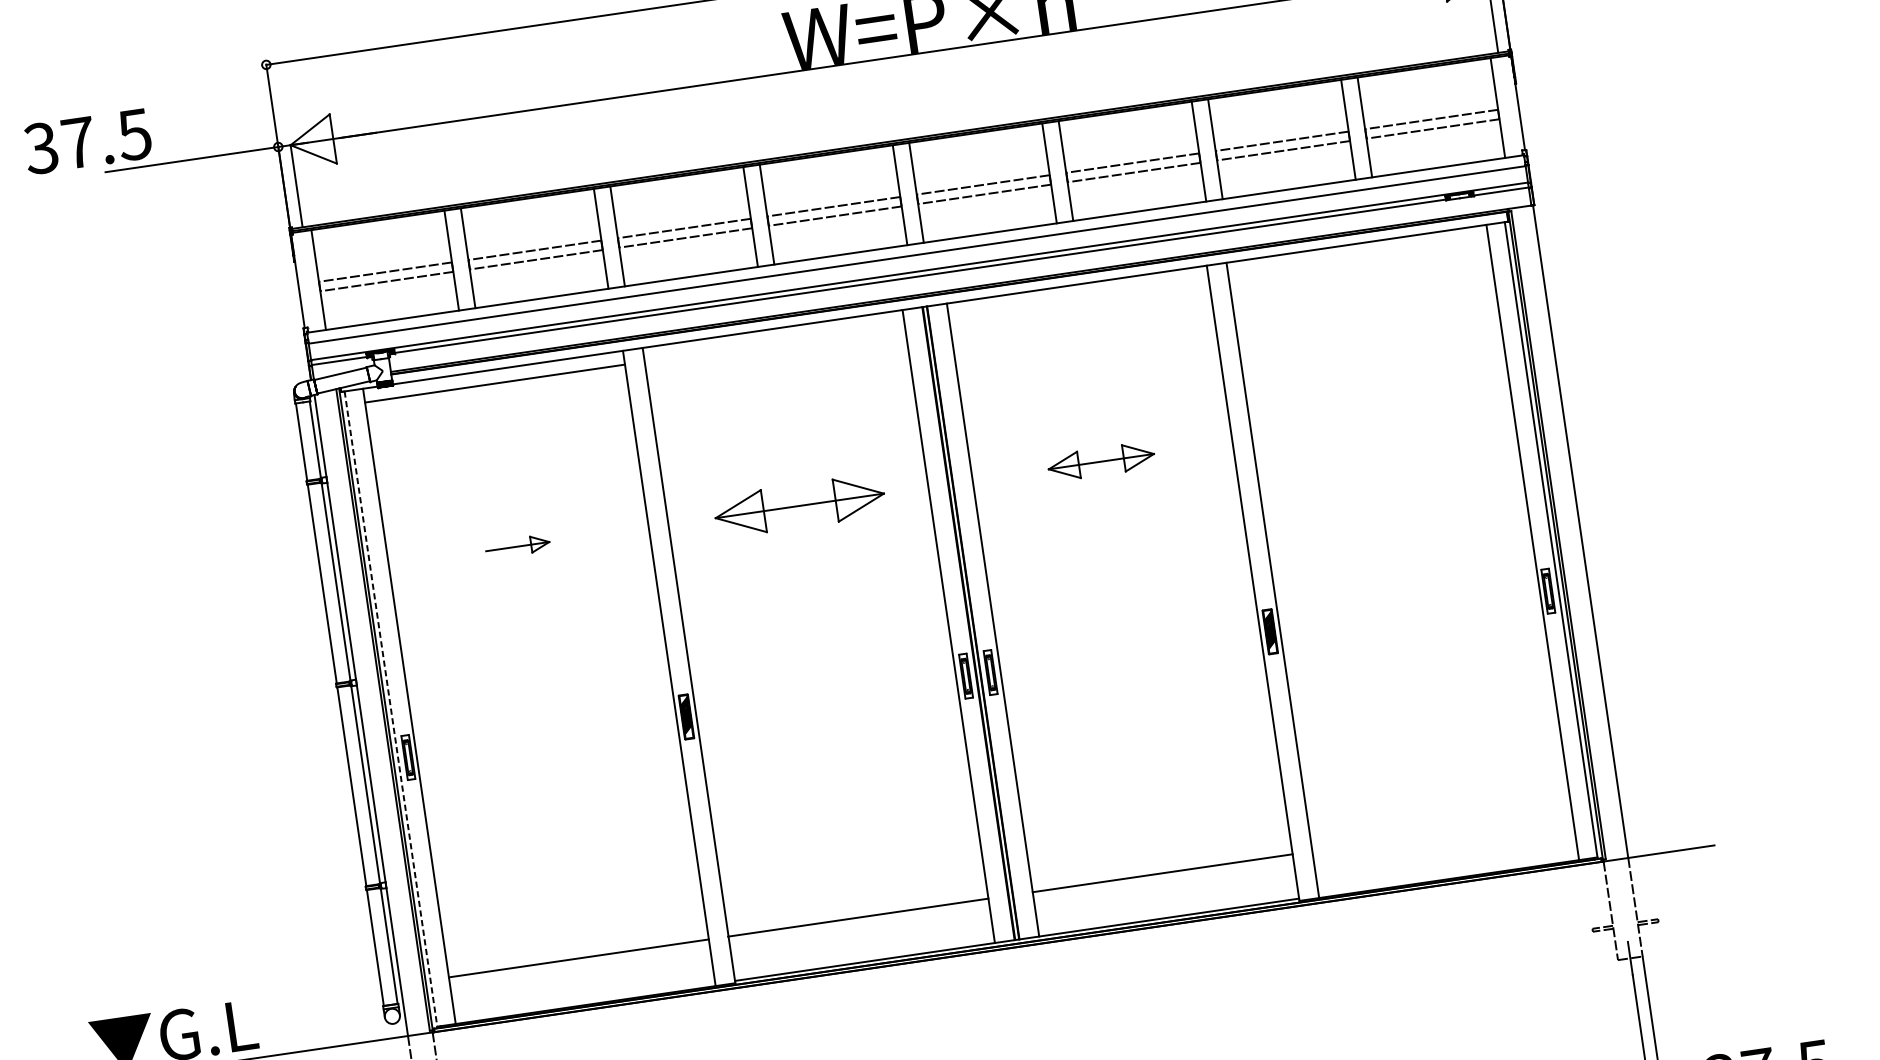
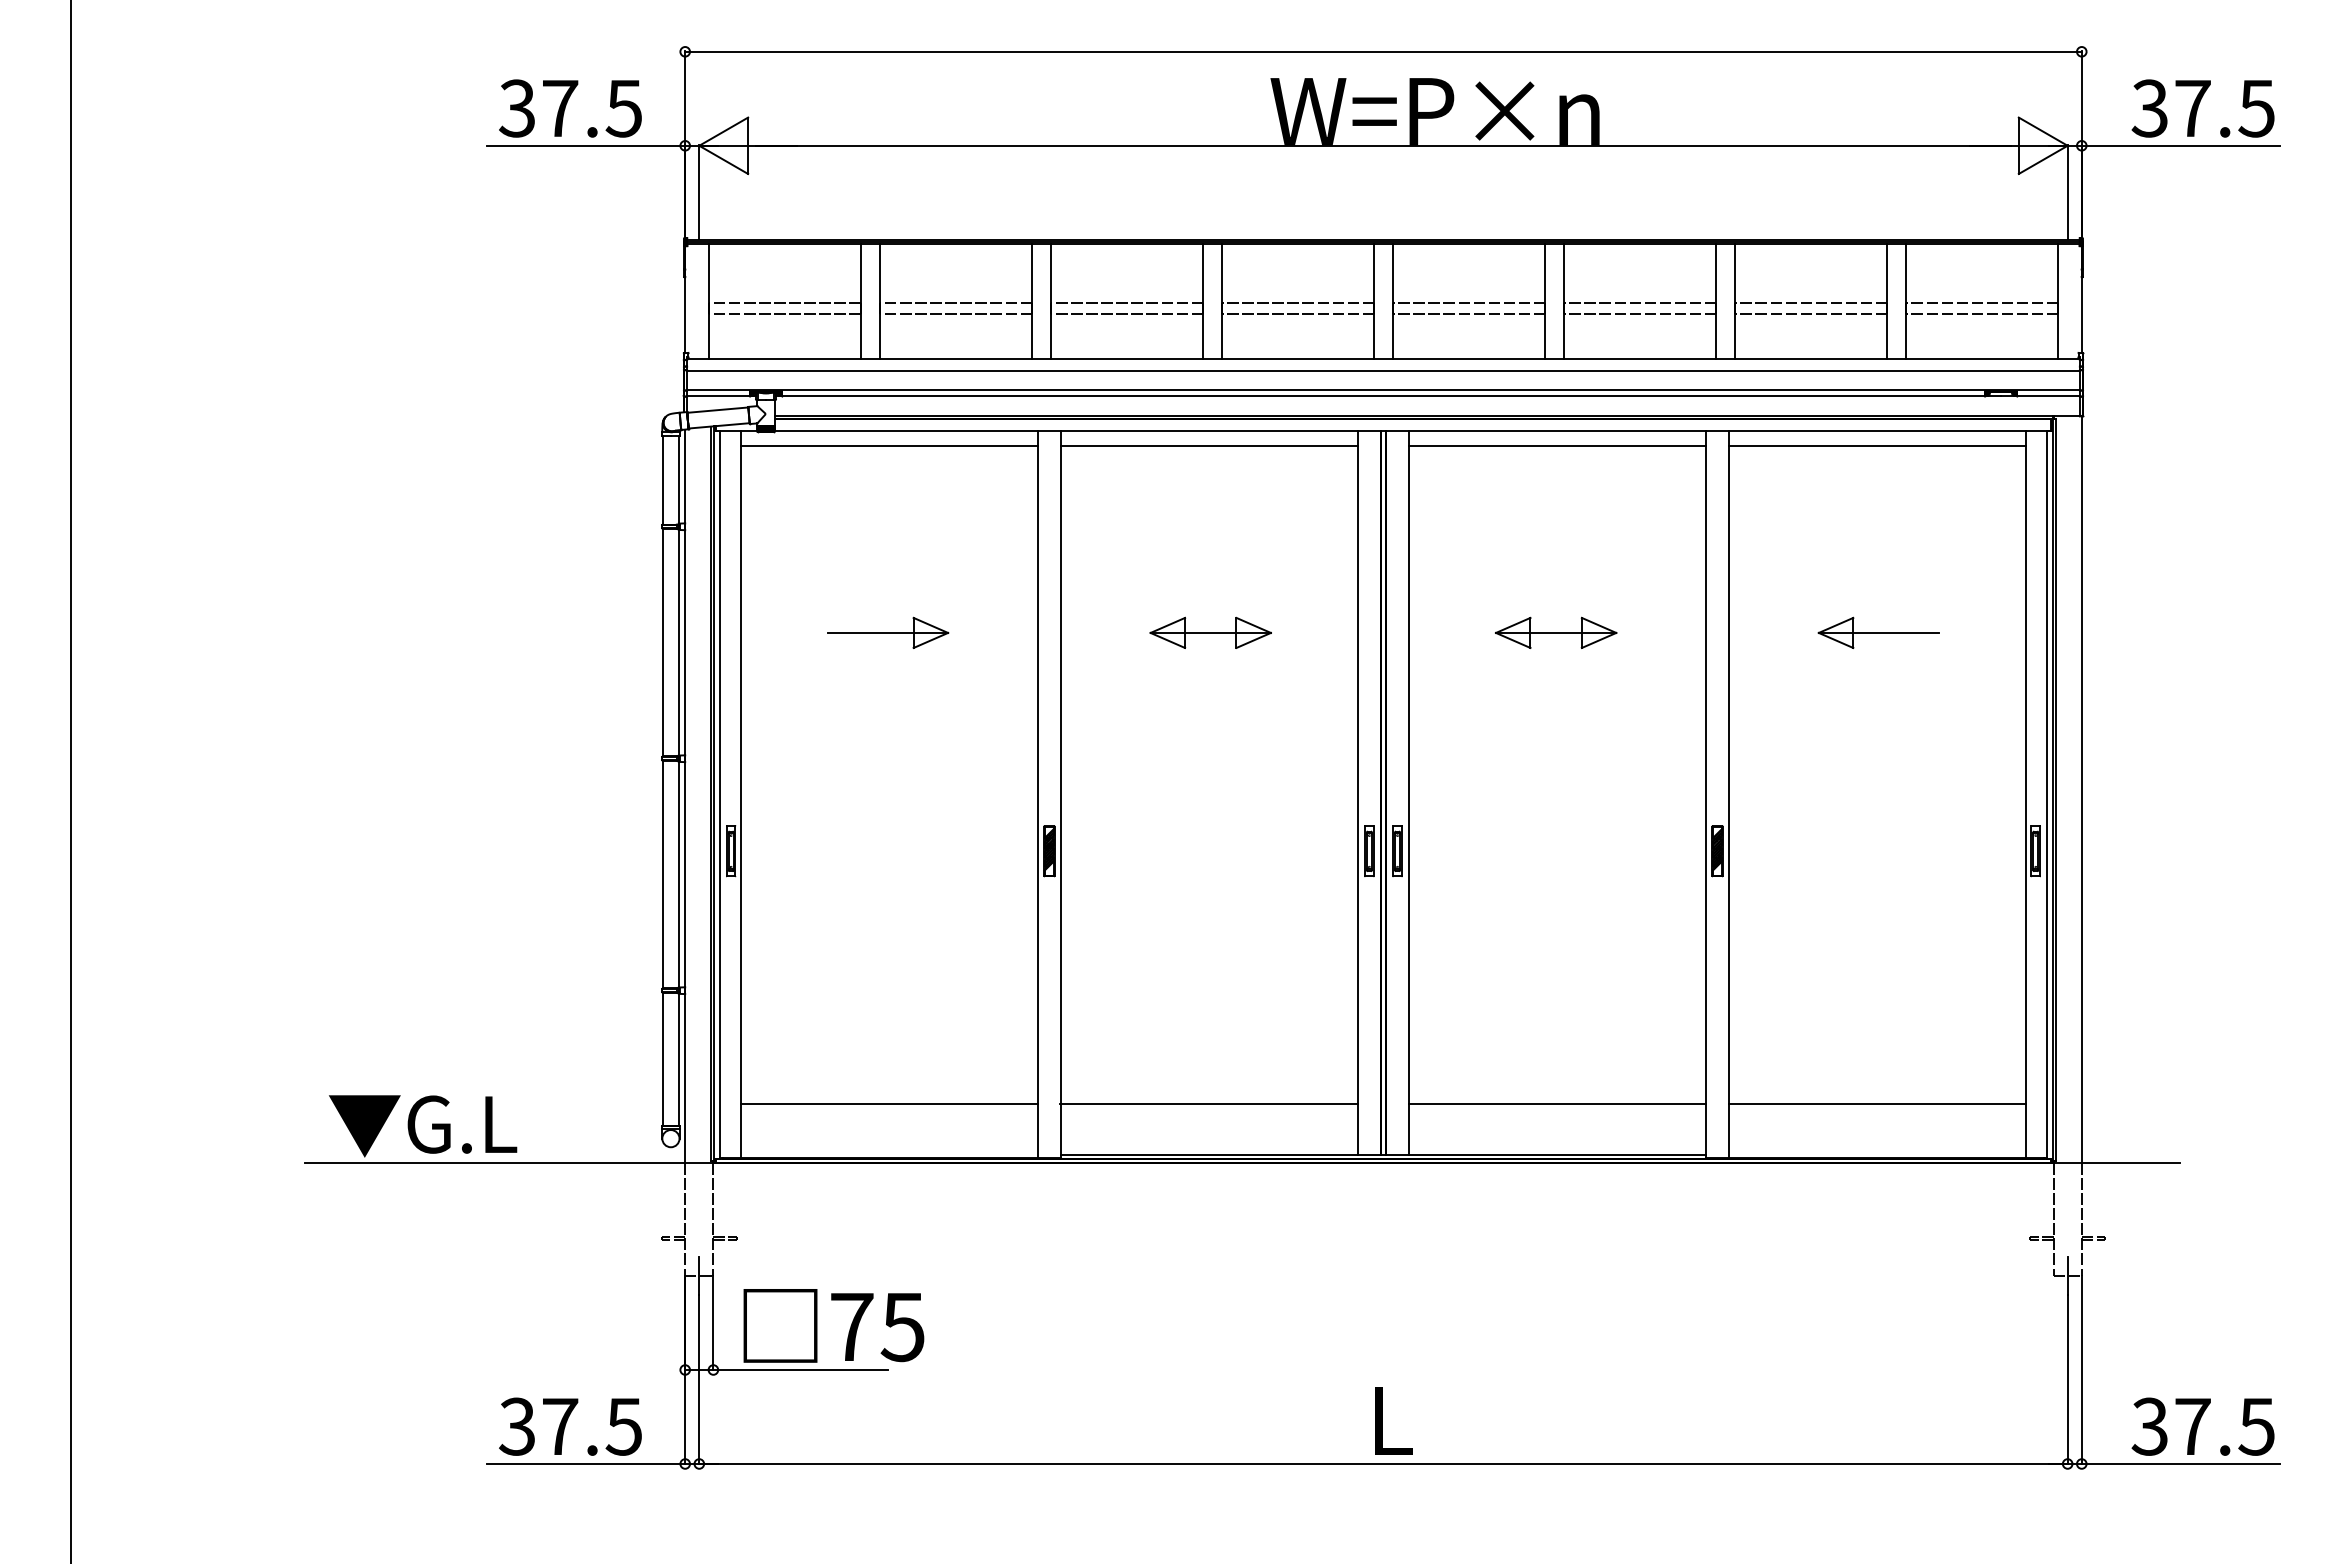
text: (87, 141) -> (570, 108), moved
line: (1358, 257) -> (1877, 446), added
line: (1078, 298) -> (1557, 446), added
line: (774, 342) -> (1209, 446), added
part: (1383, 420) -> (1878, 632), added
part: (799, 505) -> (1210, 632), size x0.62
part: (517, 546) -> (888, 632), size x1.67
line: (391, 710) -> (719, 795), dashed -> solid
line: (1442, 832) -> (1877, 1104), added

